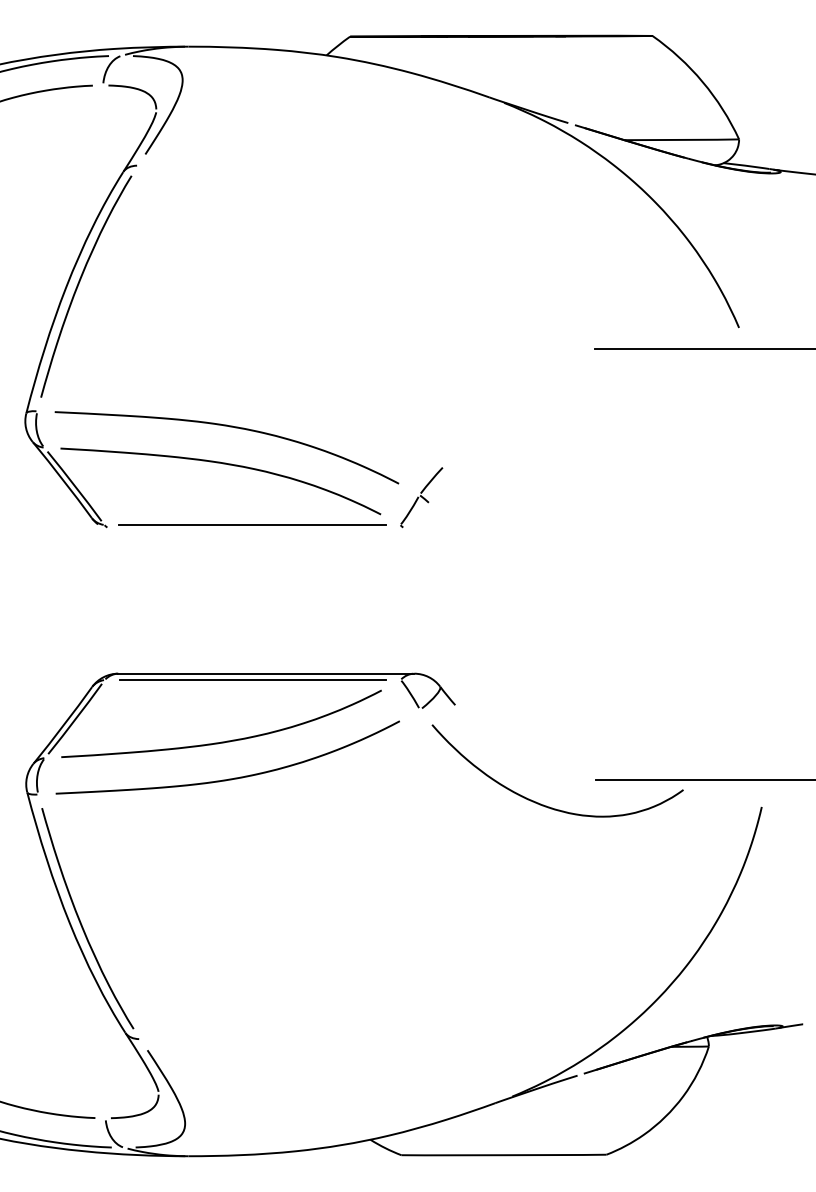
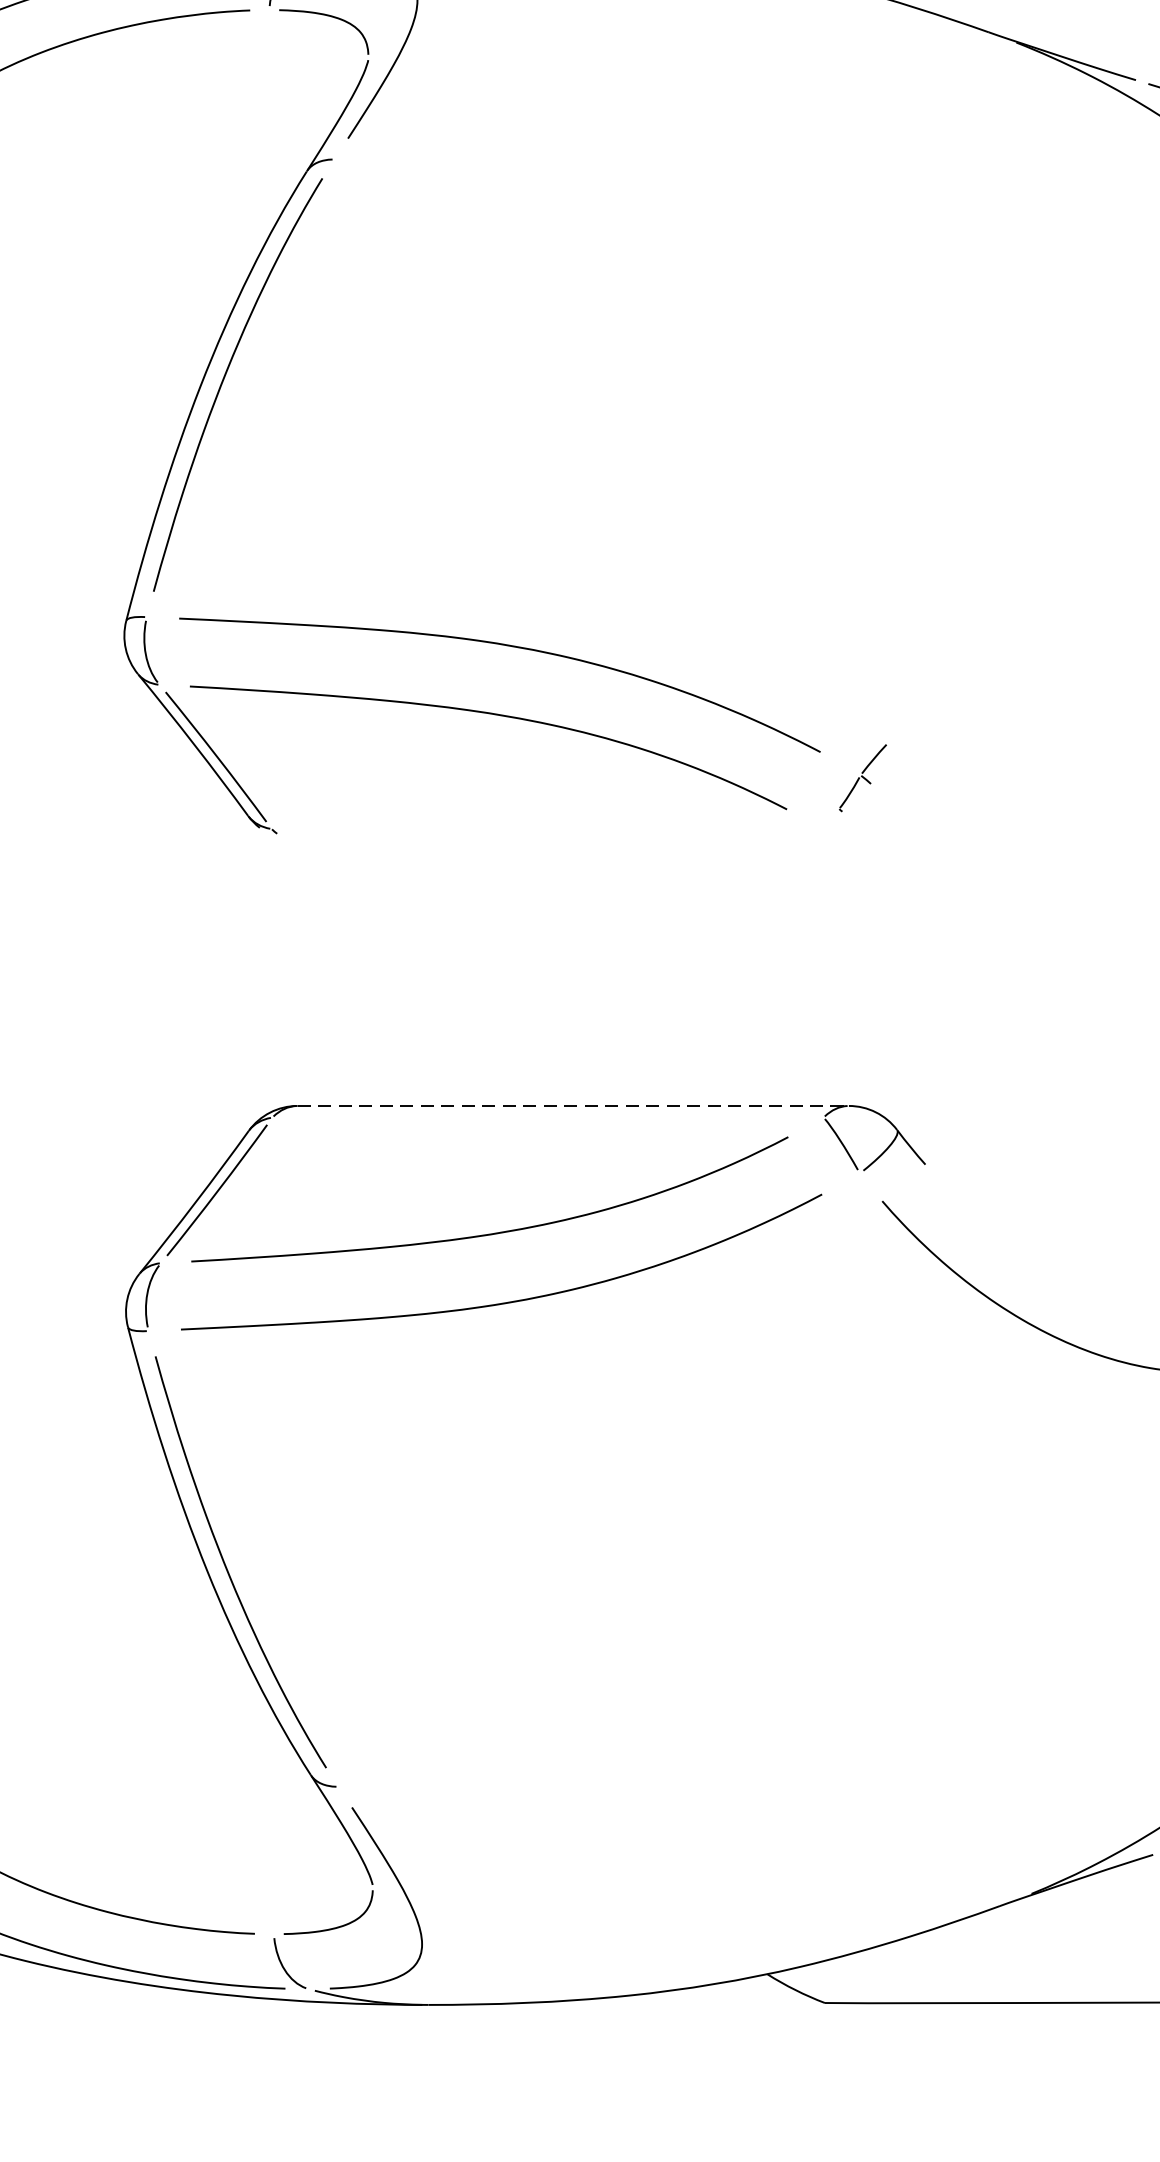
part: (421, 497) -> (862, 777), size x0.6
line: (252, 525) -> (547, 829), removed
line: (266, 673) -> (573, 1105), solid -> dashed
line: (252, 679) -> (547, 1116), removed

